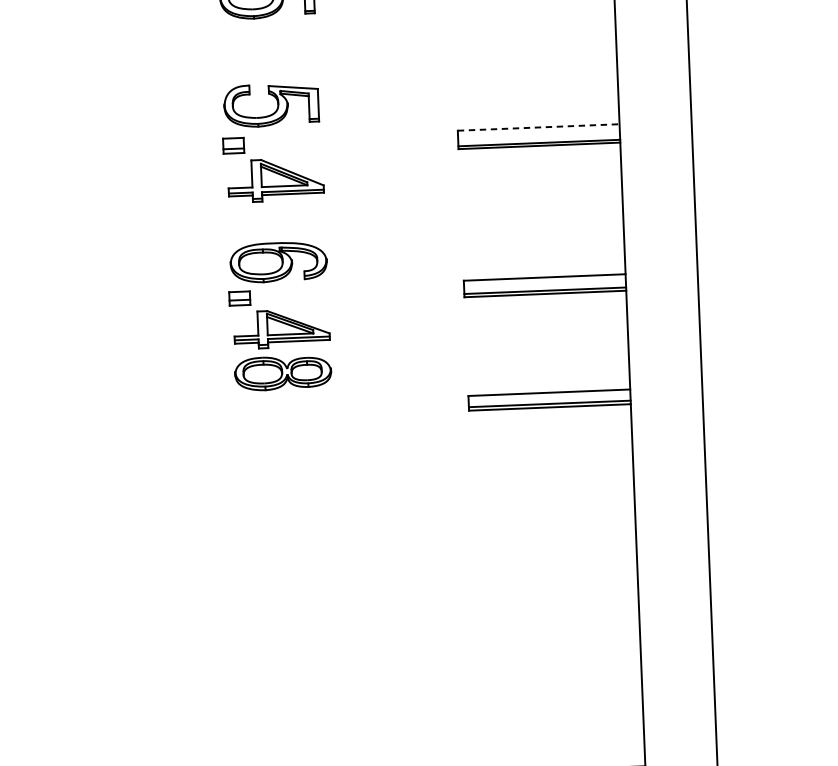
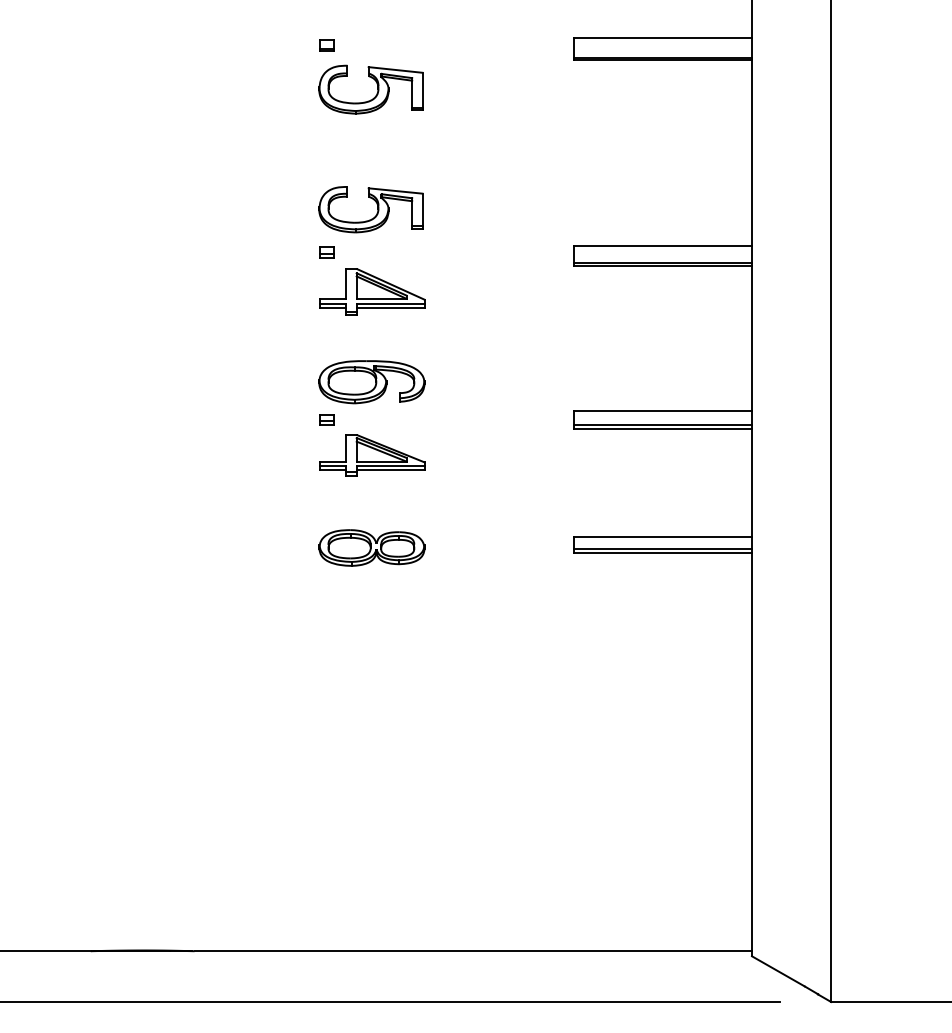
line: (539, 127) -> (663, 245), dashed -> solid
part: (232, 146) -> (326, 252), size x0.62
part: (238, 297) -> (326, 419), size x0.62
part: (282, 372) -> (371, 547), moved

